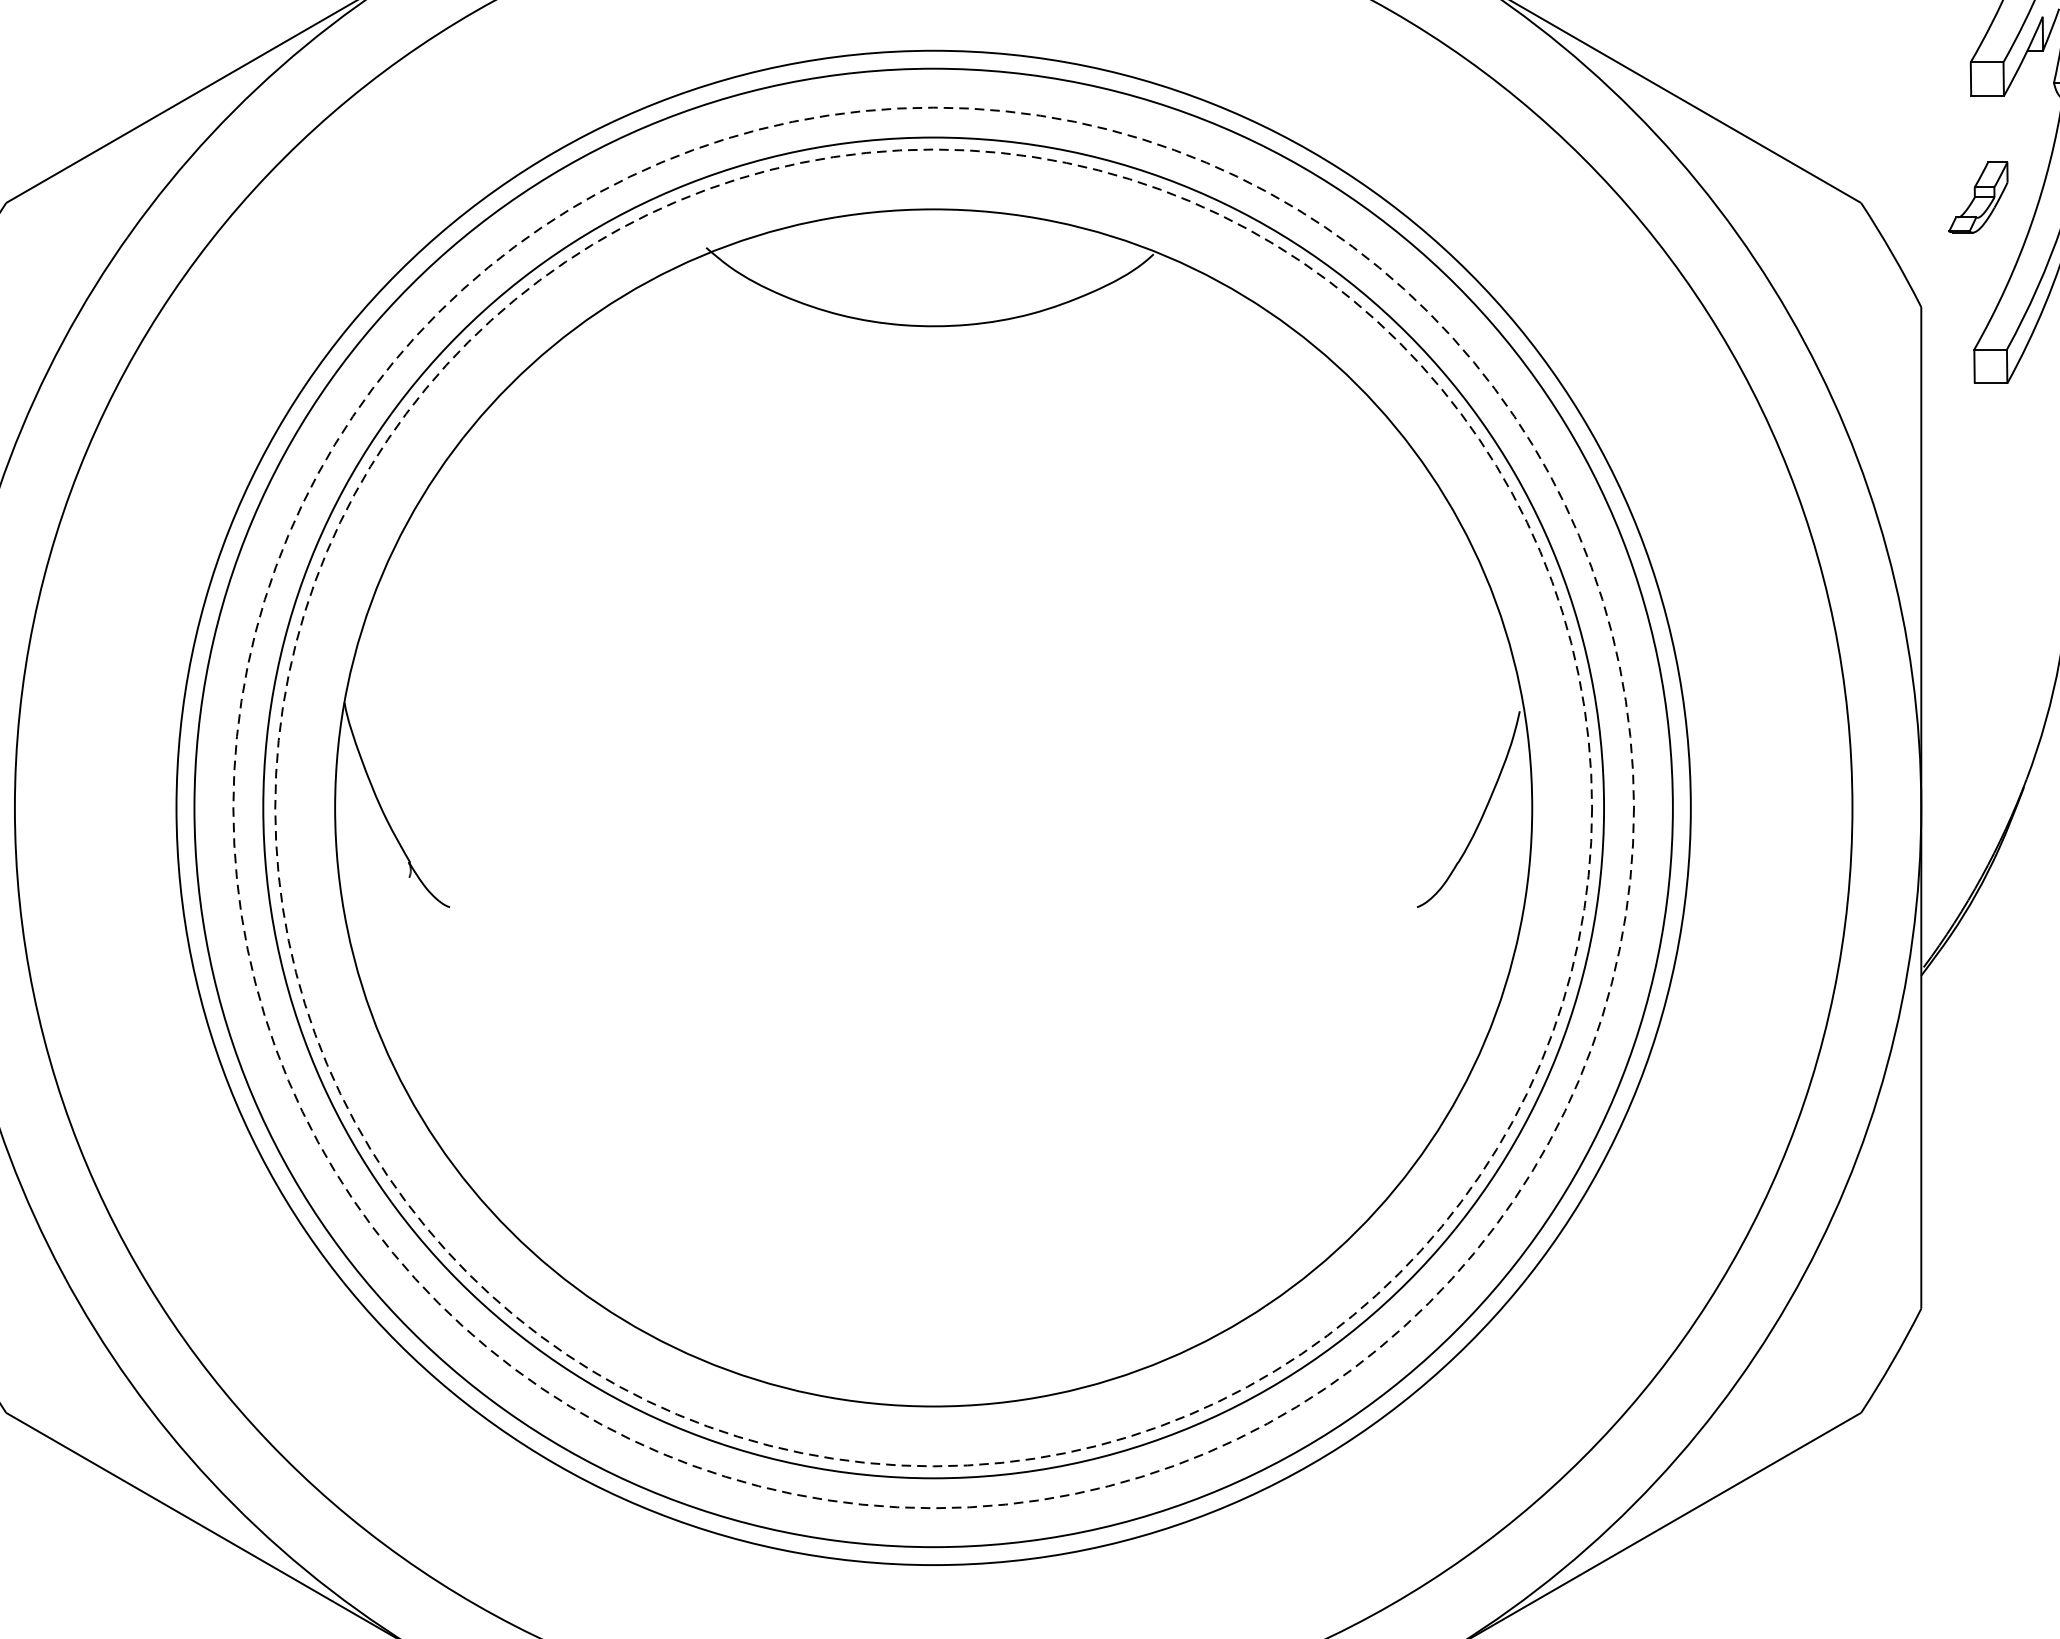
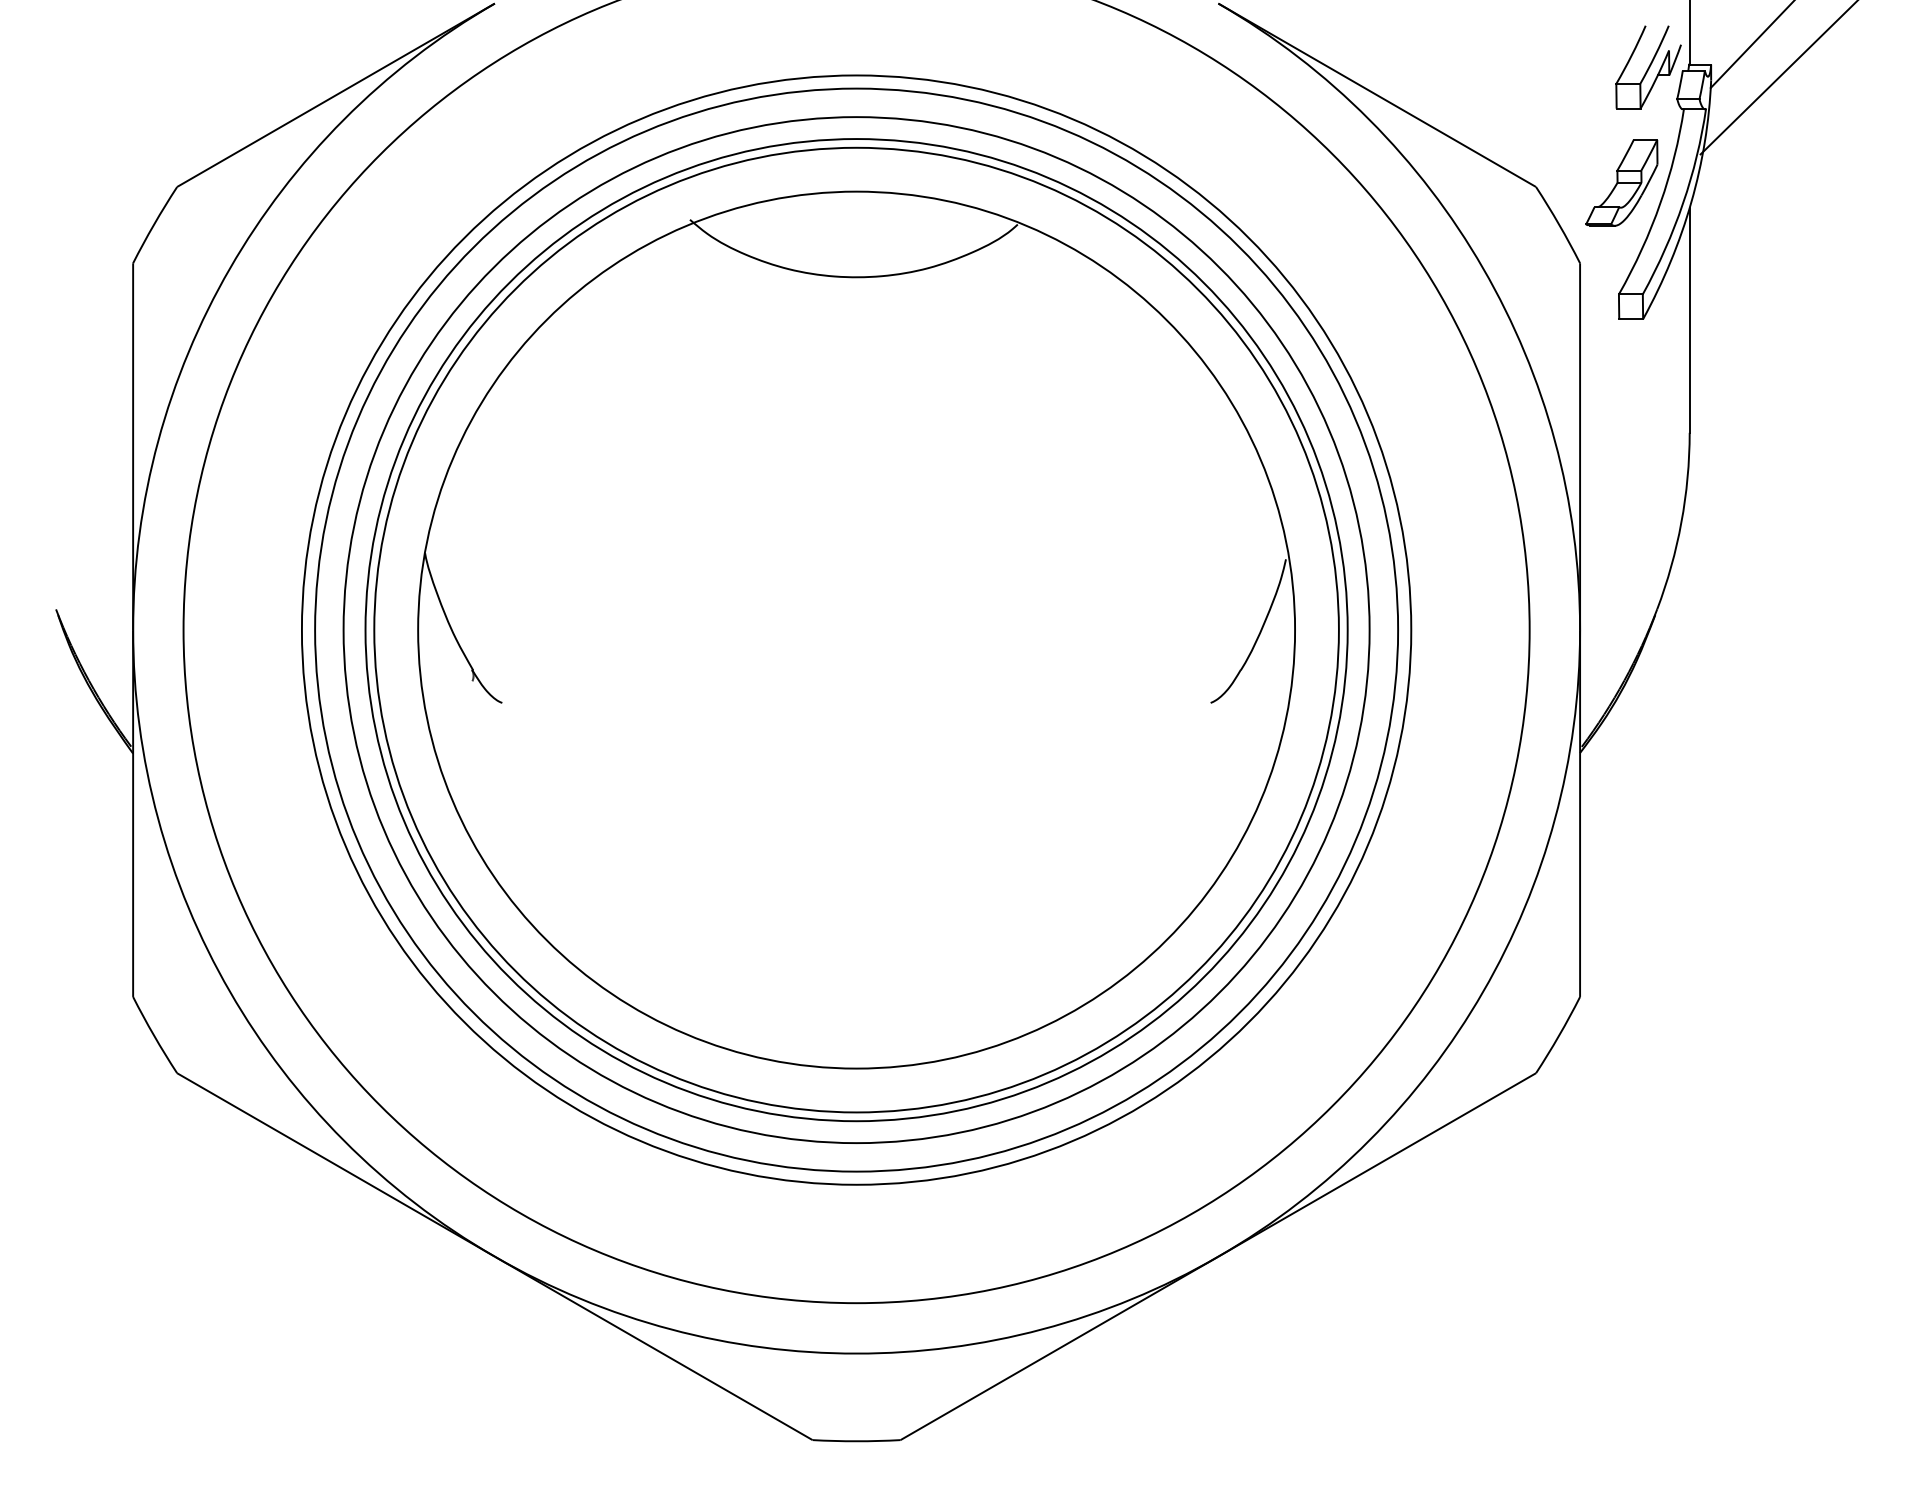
part: (1977, 196) -> (1621, 182), size x1.67
circle: (933, 807) -> (856, 629), dashed -> solid
circle: (933, 808) -> (856, 630), dashed -> solid

